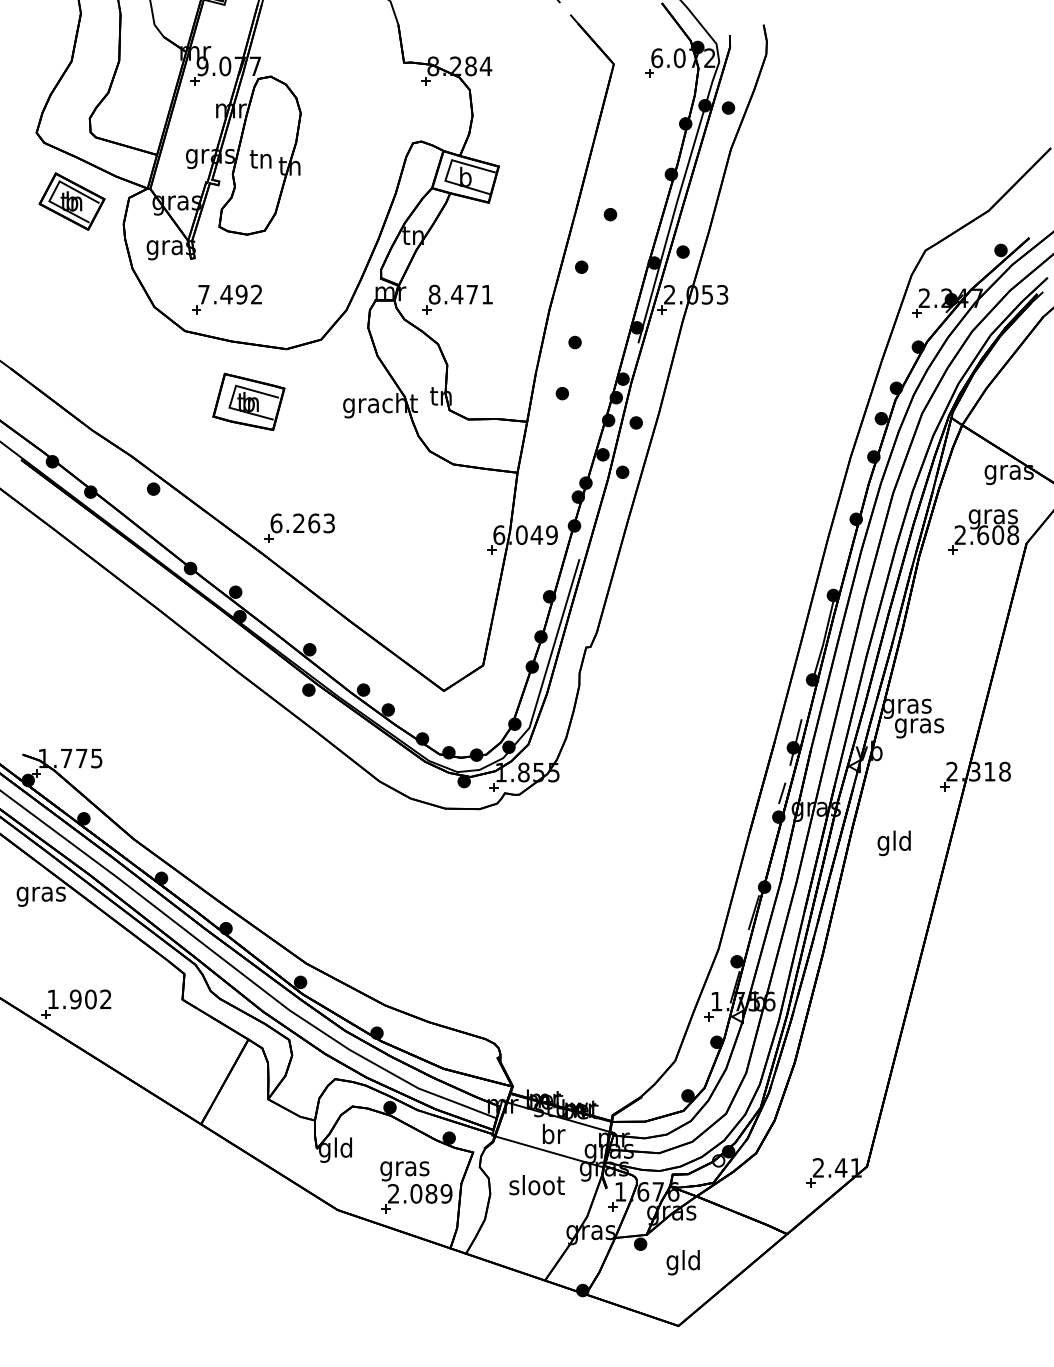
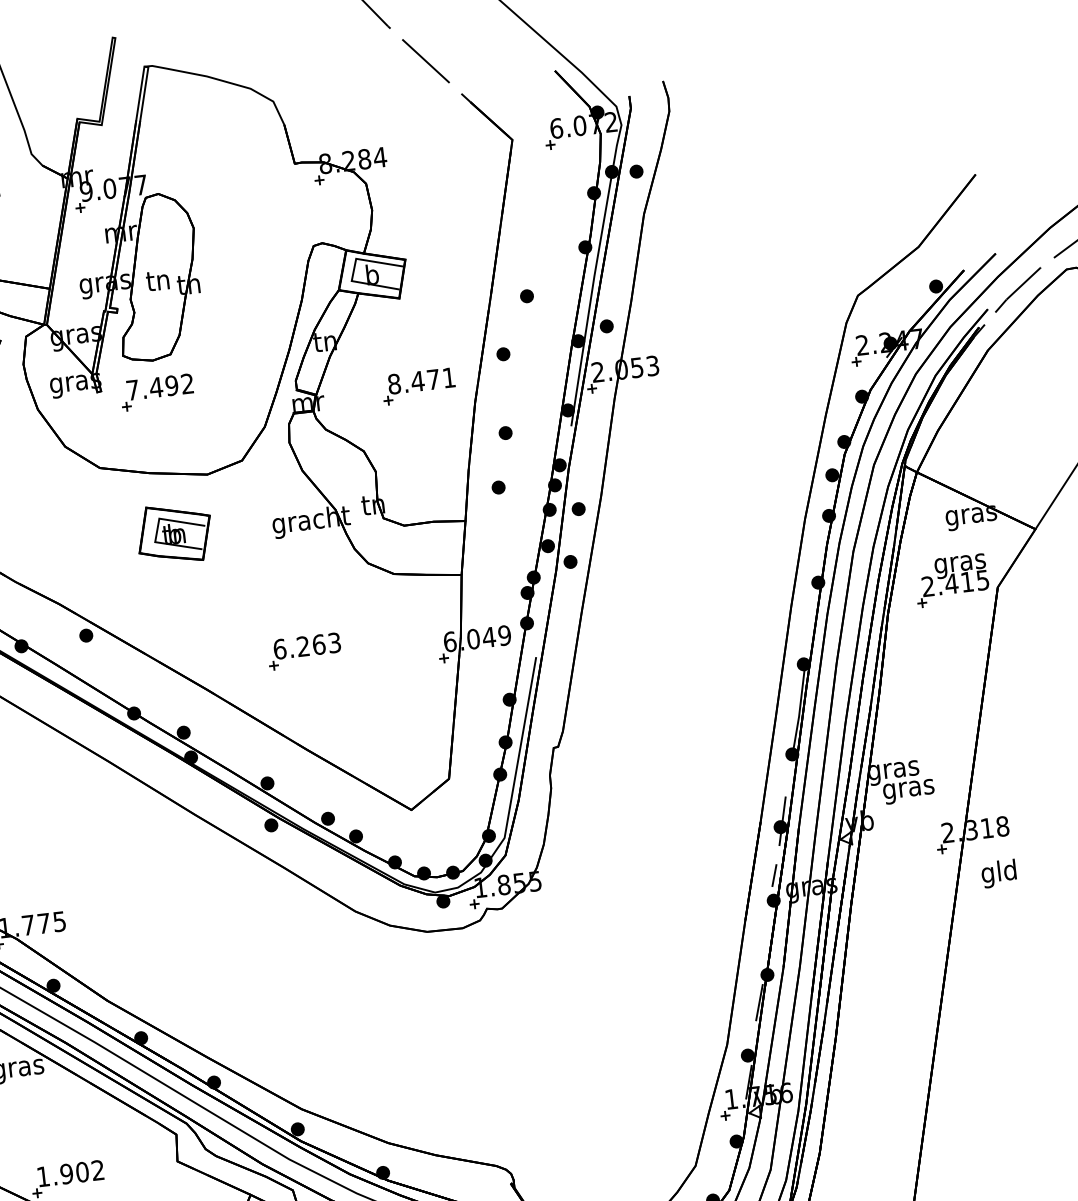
part: (226, 299) -> (156, 392), moved
part: (457, 299) -> (418, 386), moved
part: (299, 527) -> (304, 650), moved
text: (997, 535) -> (966, 582), 2.608 -> 2.415
text: (893, 842) -> (998, 872), moved

